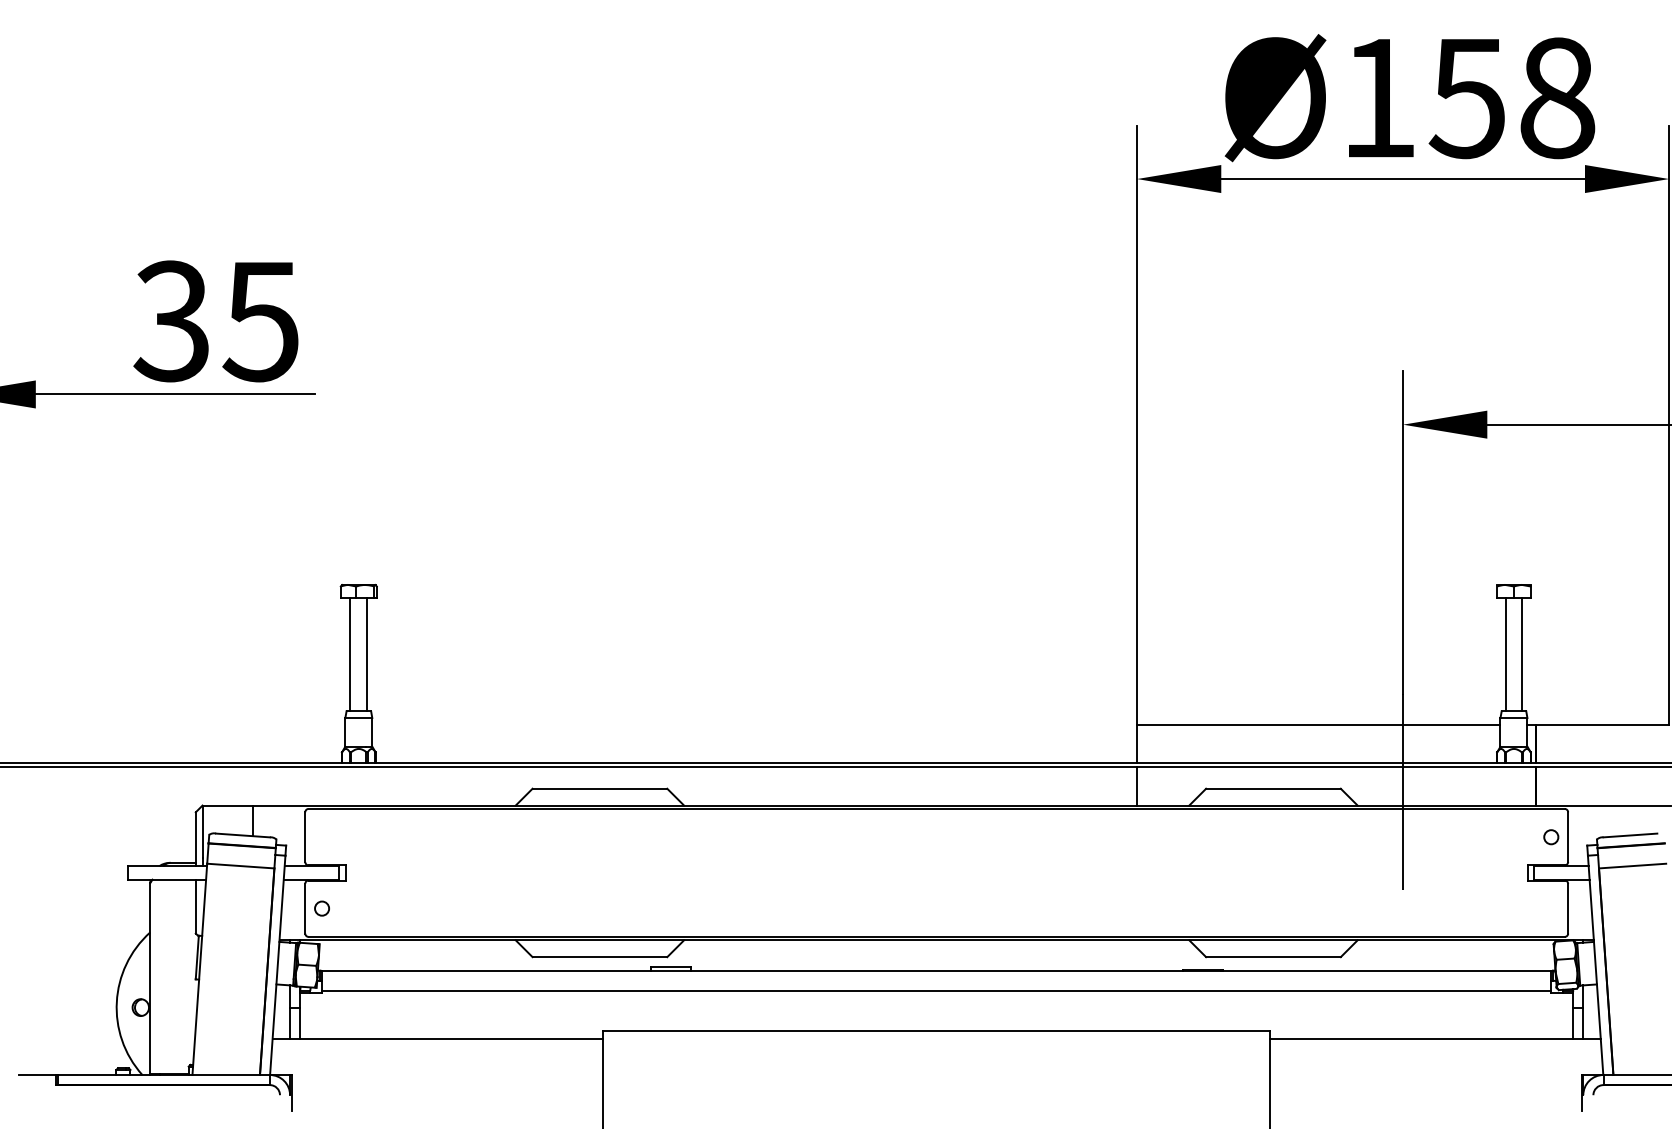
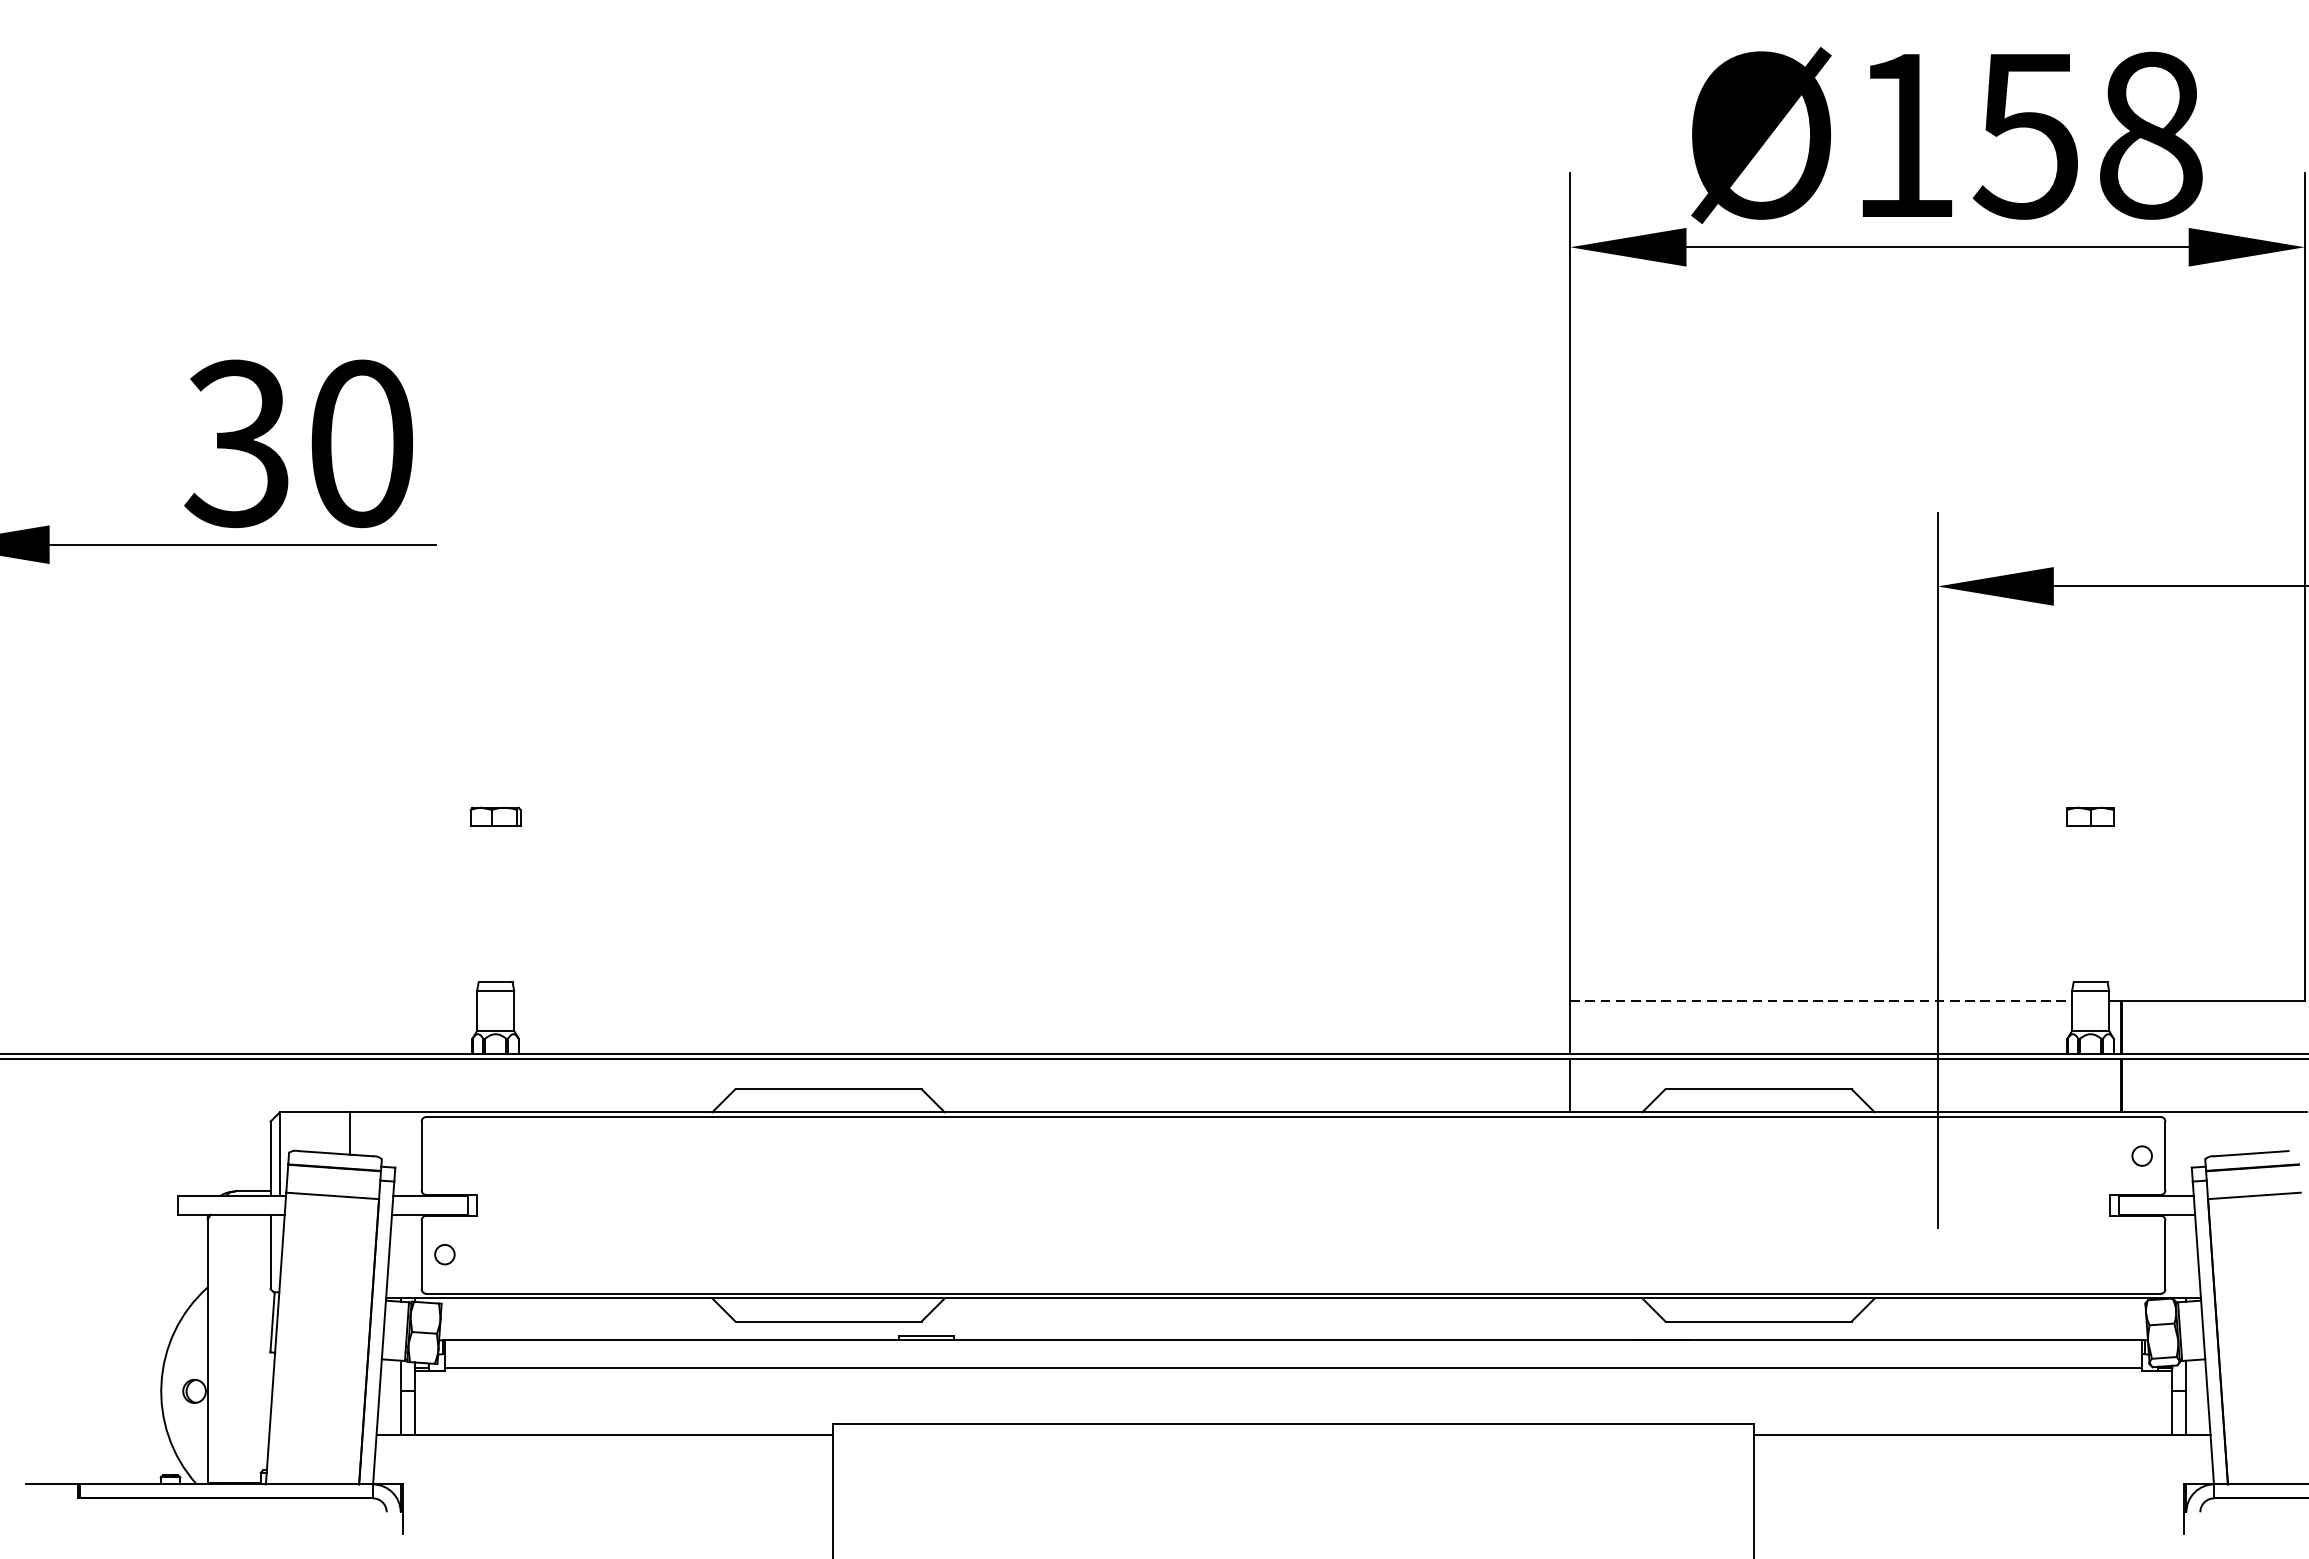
text: (260, 321) -> (359, 443), 35 -> 30
line: (350, 654) -> (484, 903), removed
line: (367, 654) -> (507, 903), removed
line: (1505, 654) -> (2078, 903), removed
line: (1522, 654) -> (2102, 903), removed
line: (1318, 724) -> (1820, 1000), solid -> dashed

